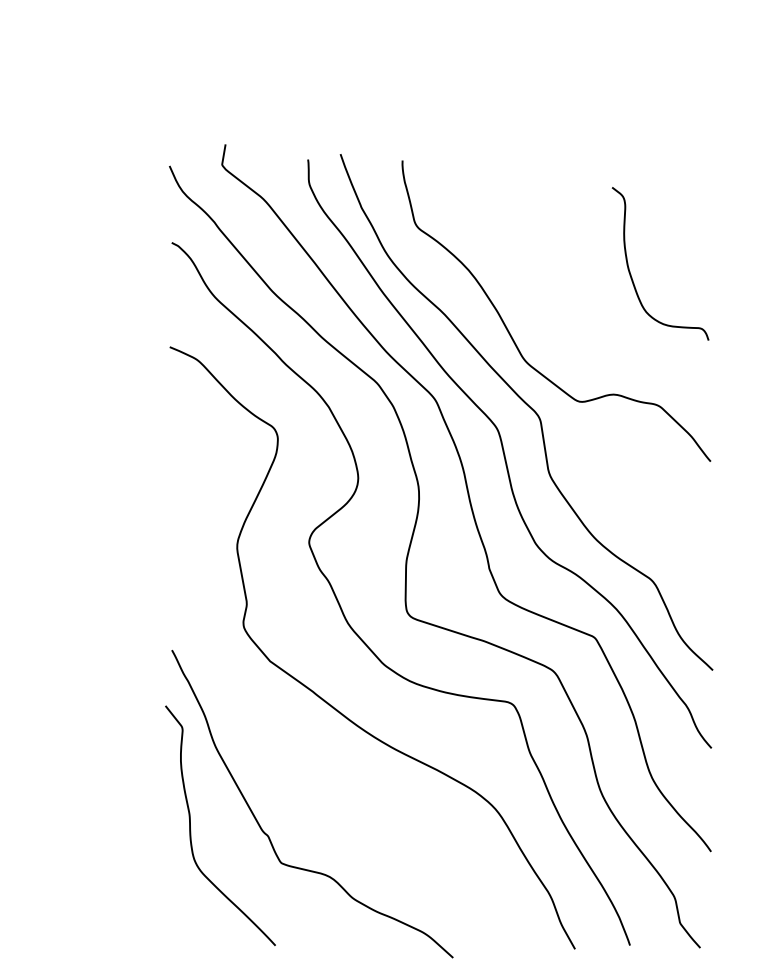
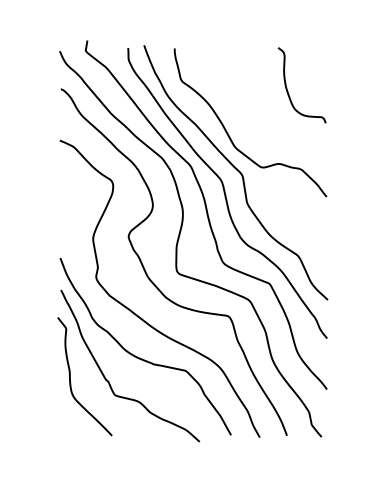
curve: (631, 267) -> (287, 87), moved
curve: (337, 788) -> (142, 358), added

